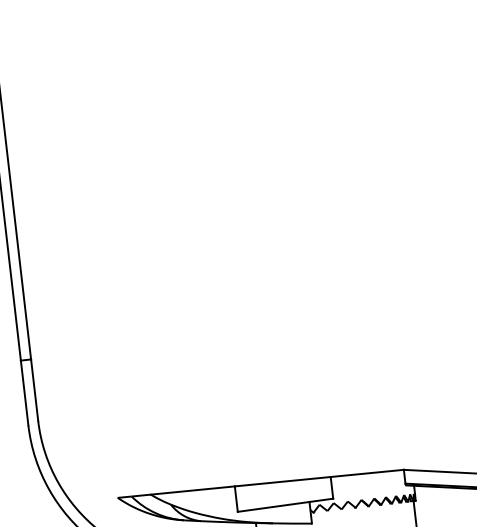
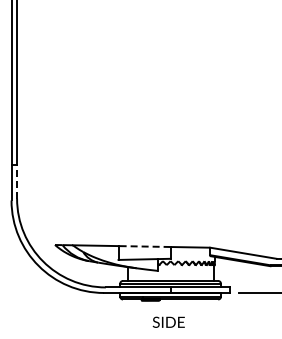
line: (35, 389) -> (17, 181), solid -> dashed
line: (282, 481) -> (144, 246), solid -> dashed

